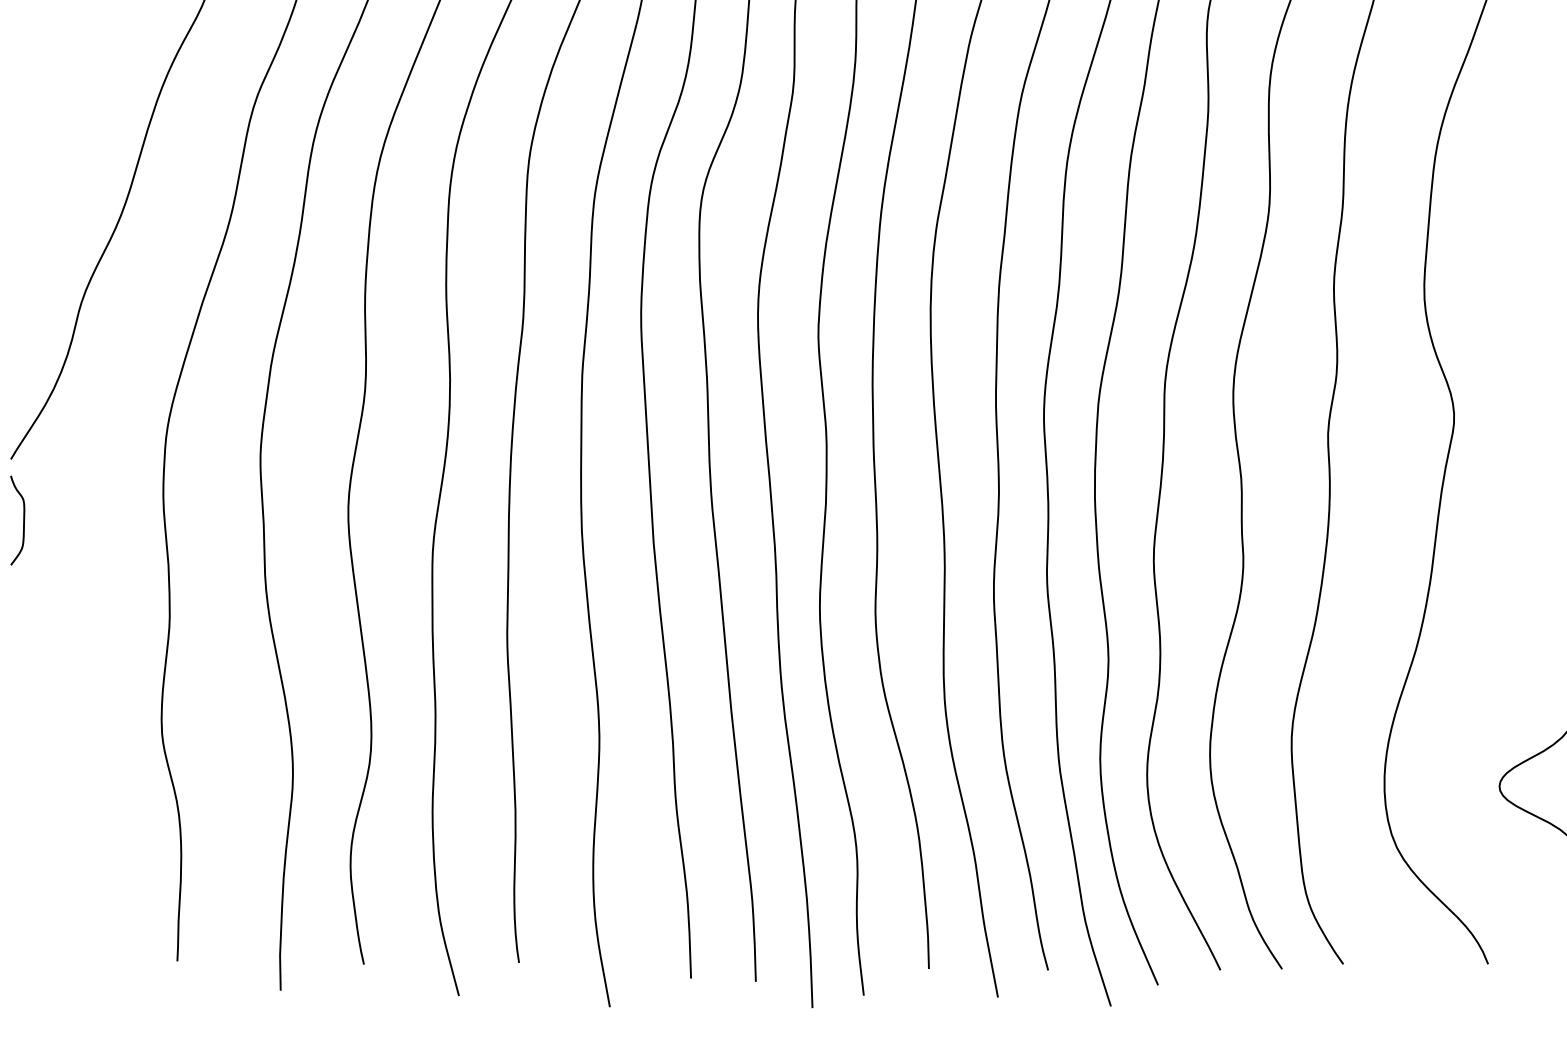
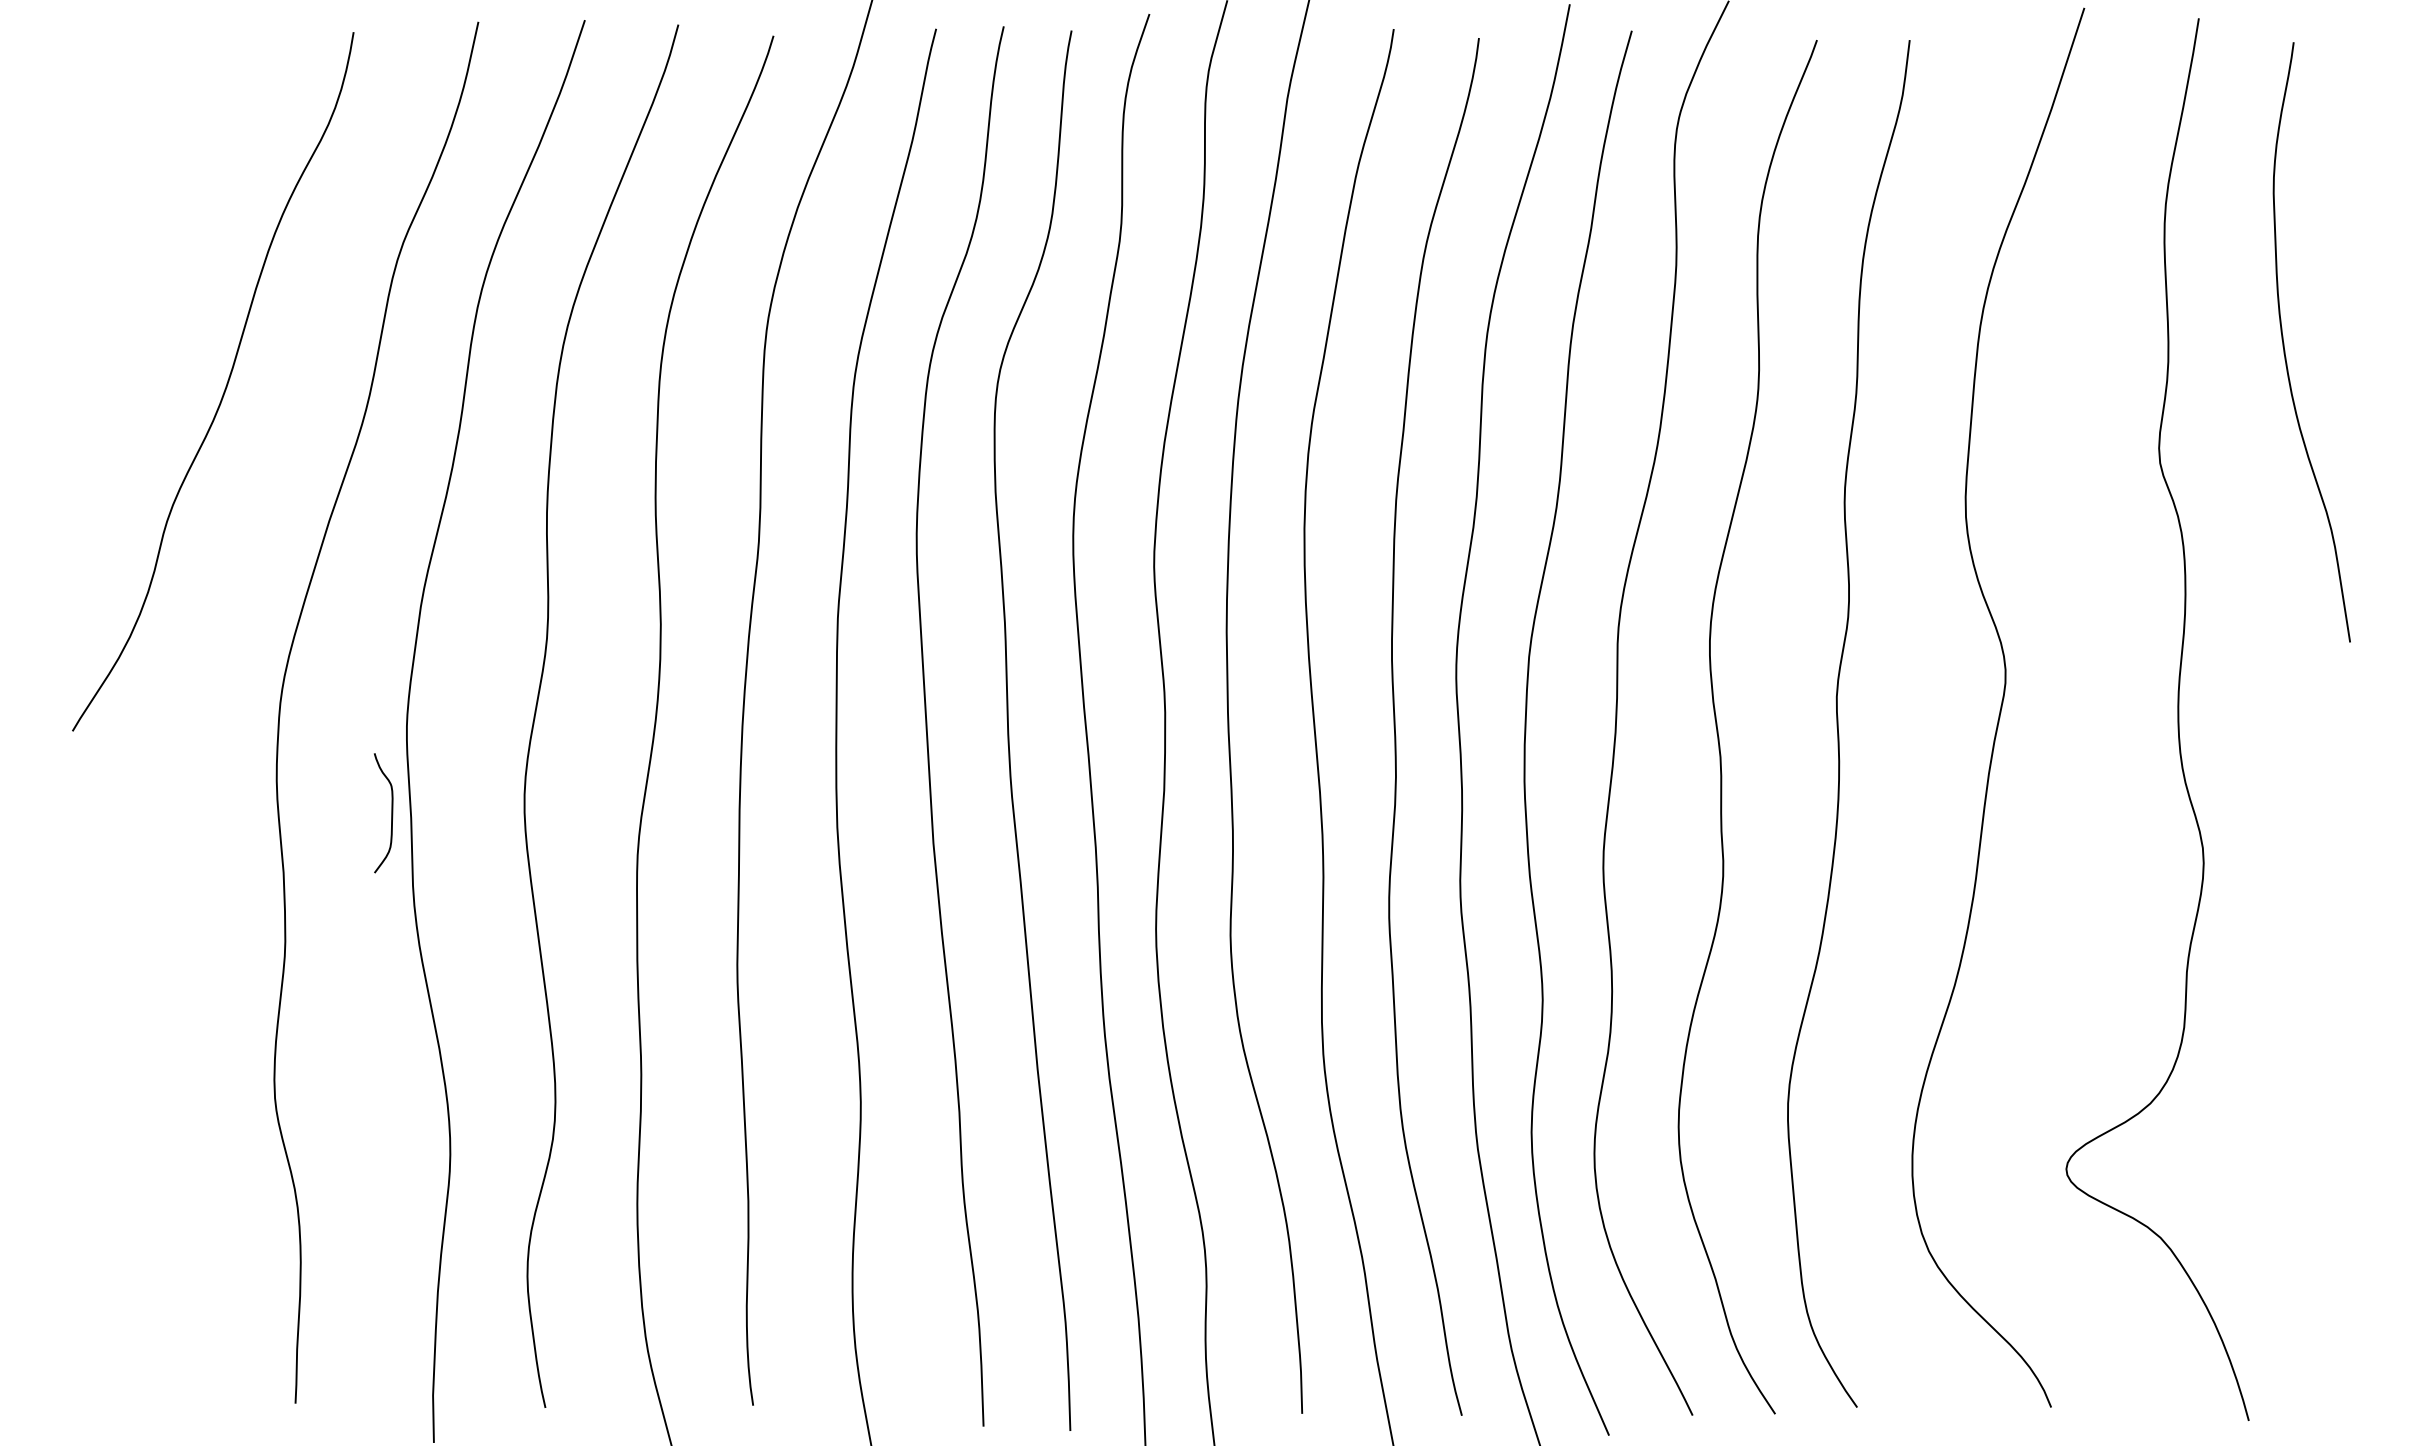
curve: (23, 520) -> (391, 813), moved

